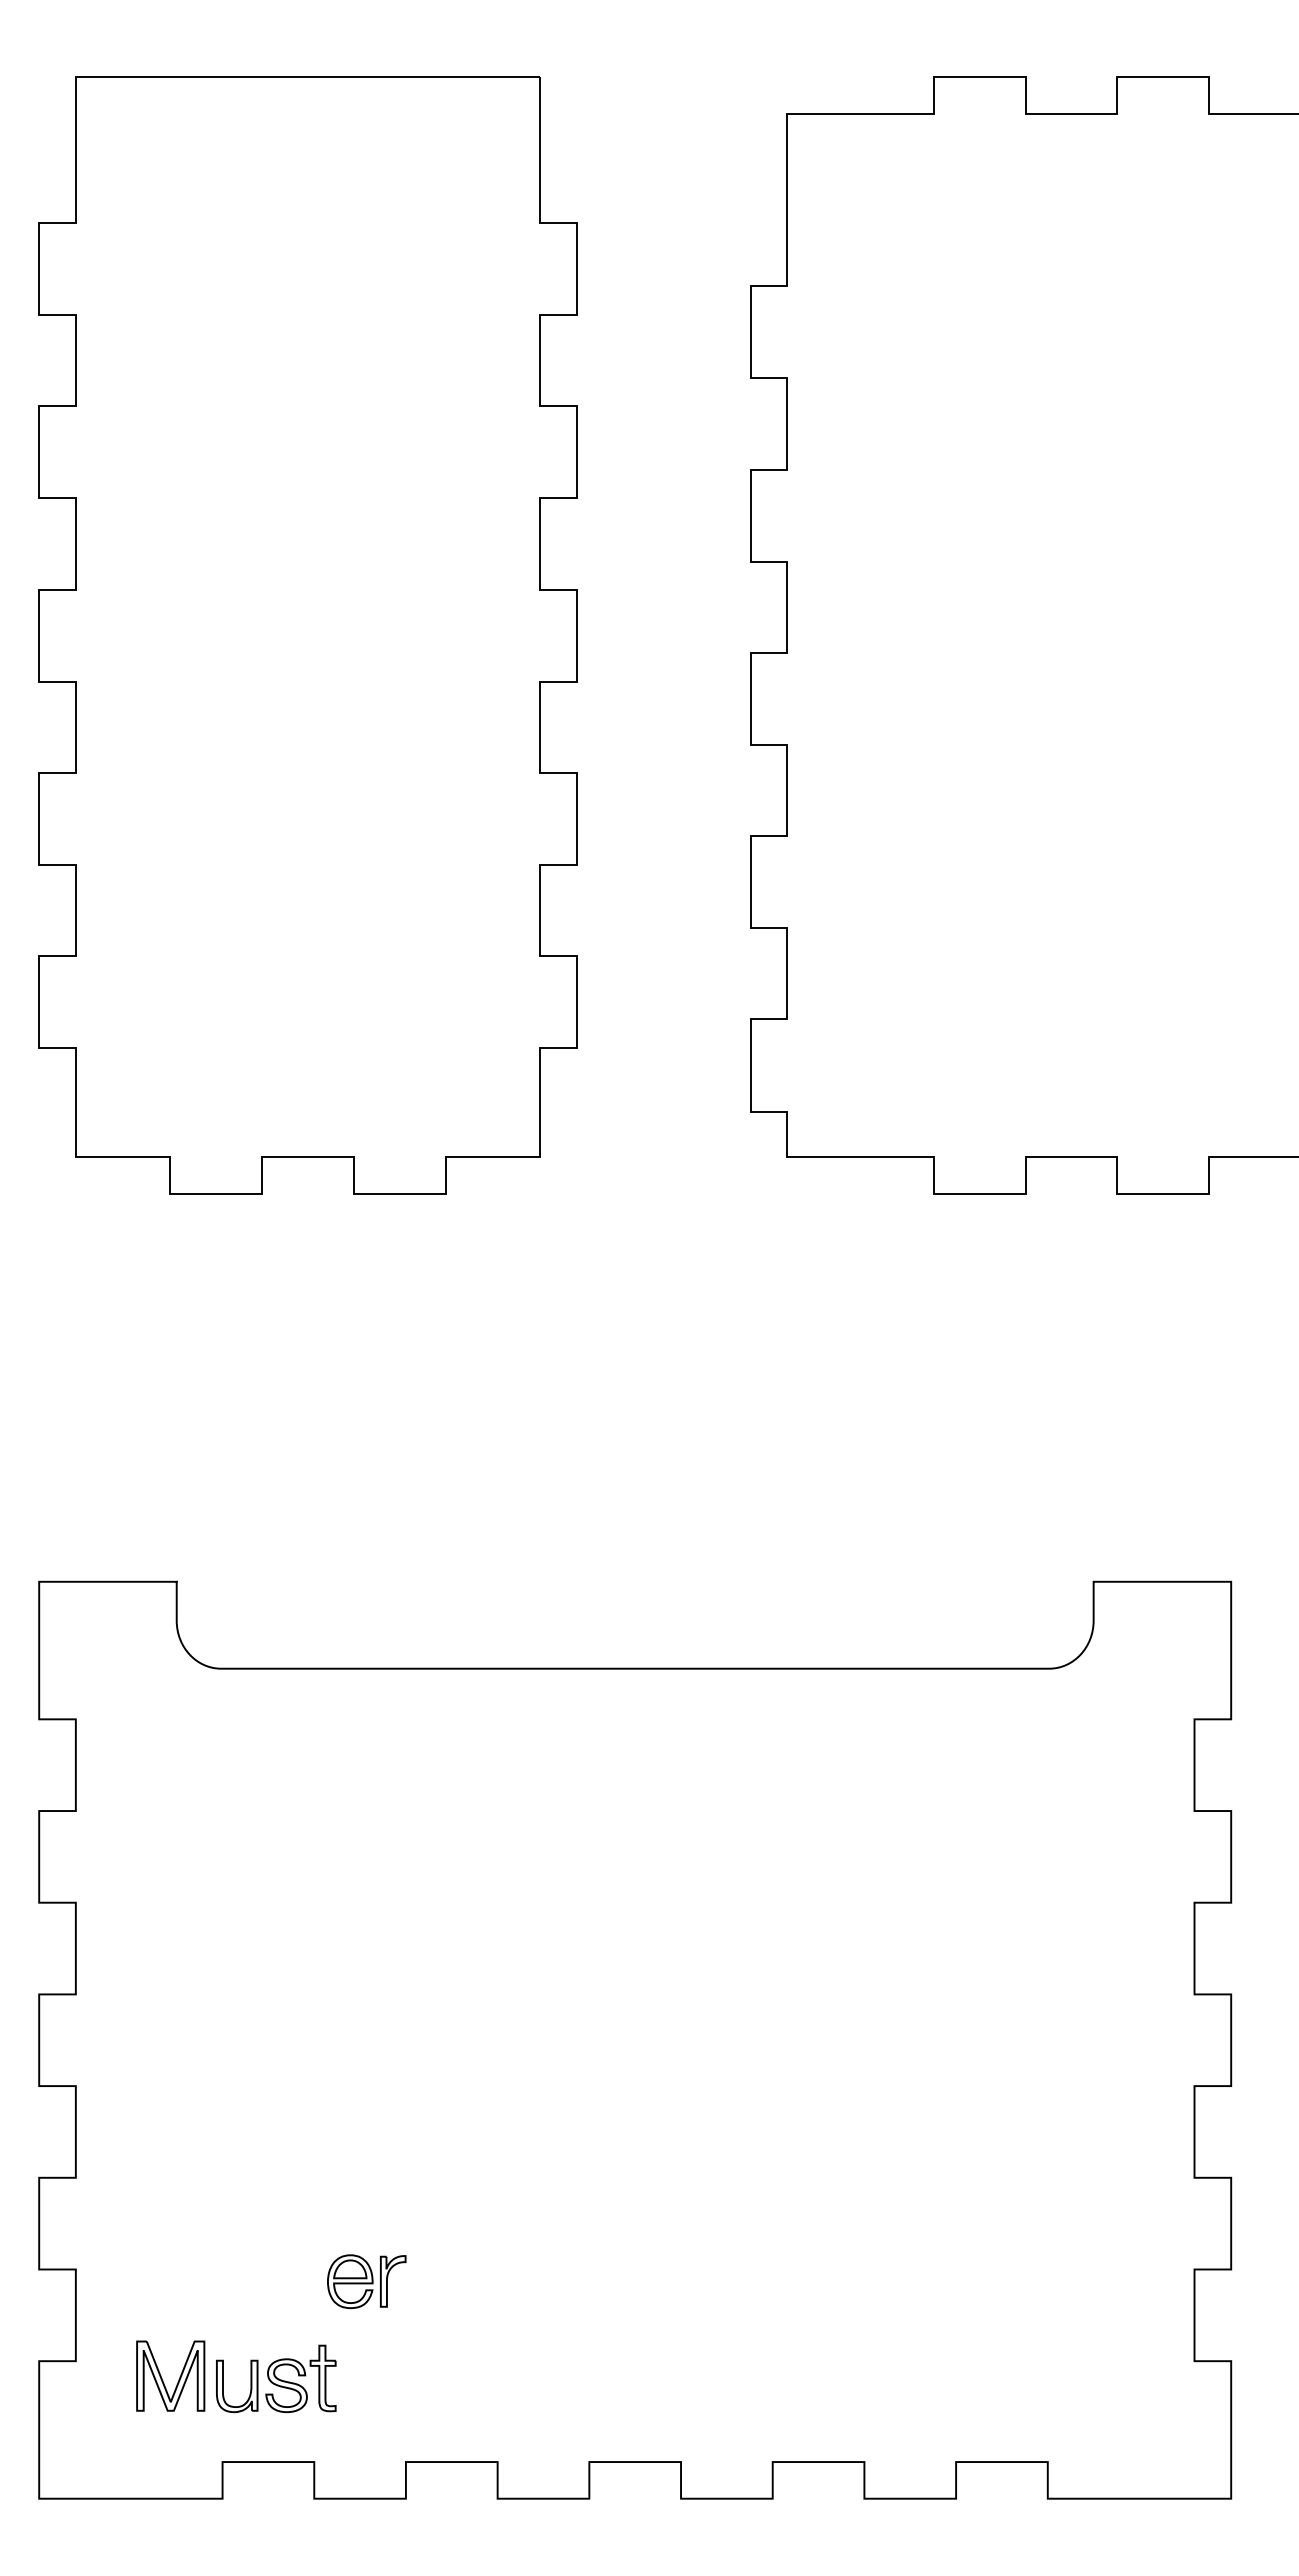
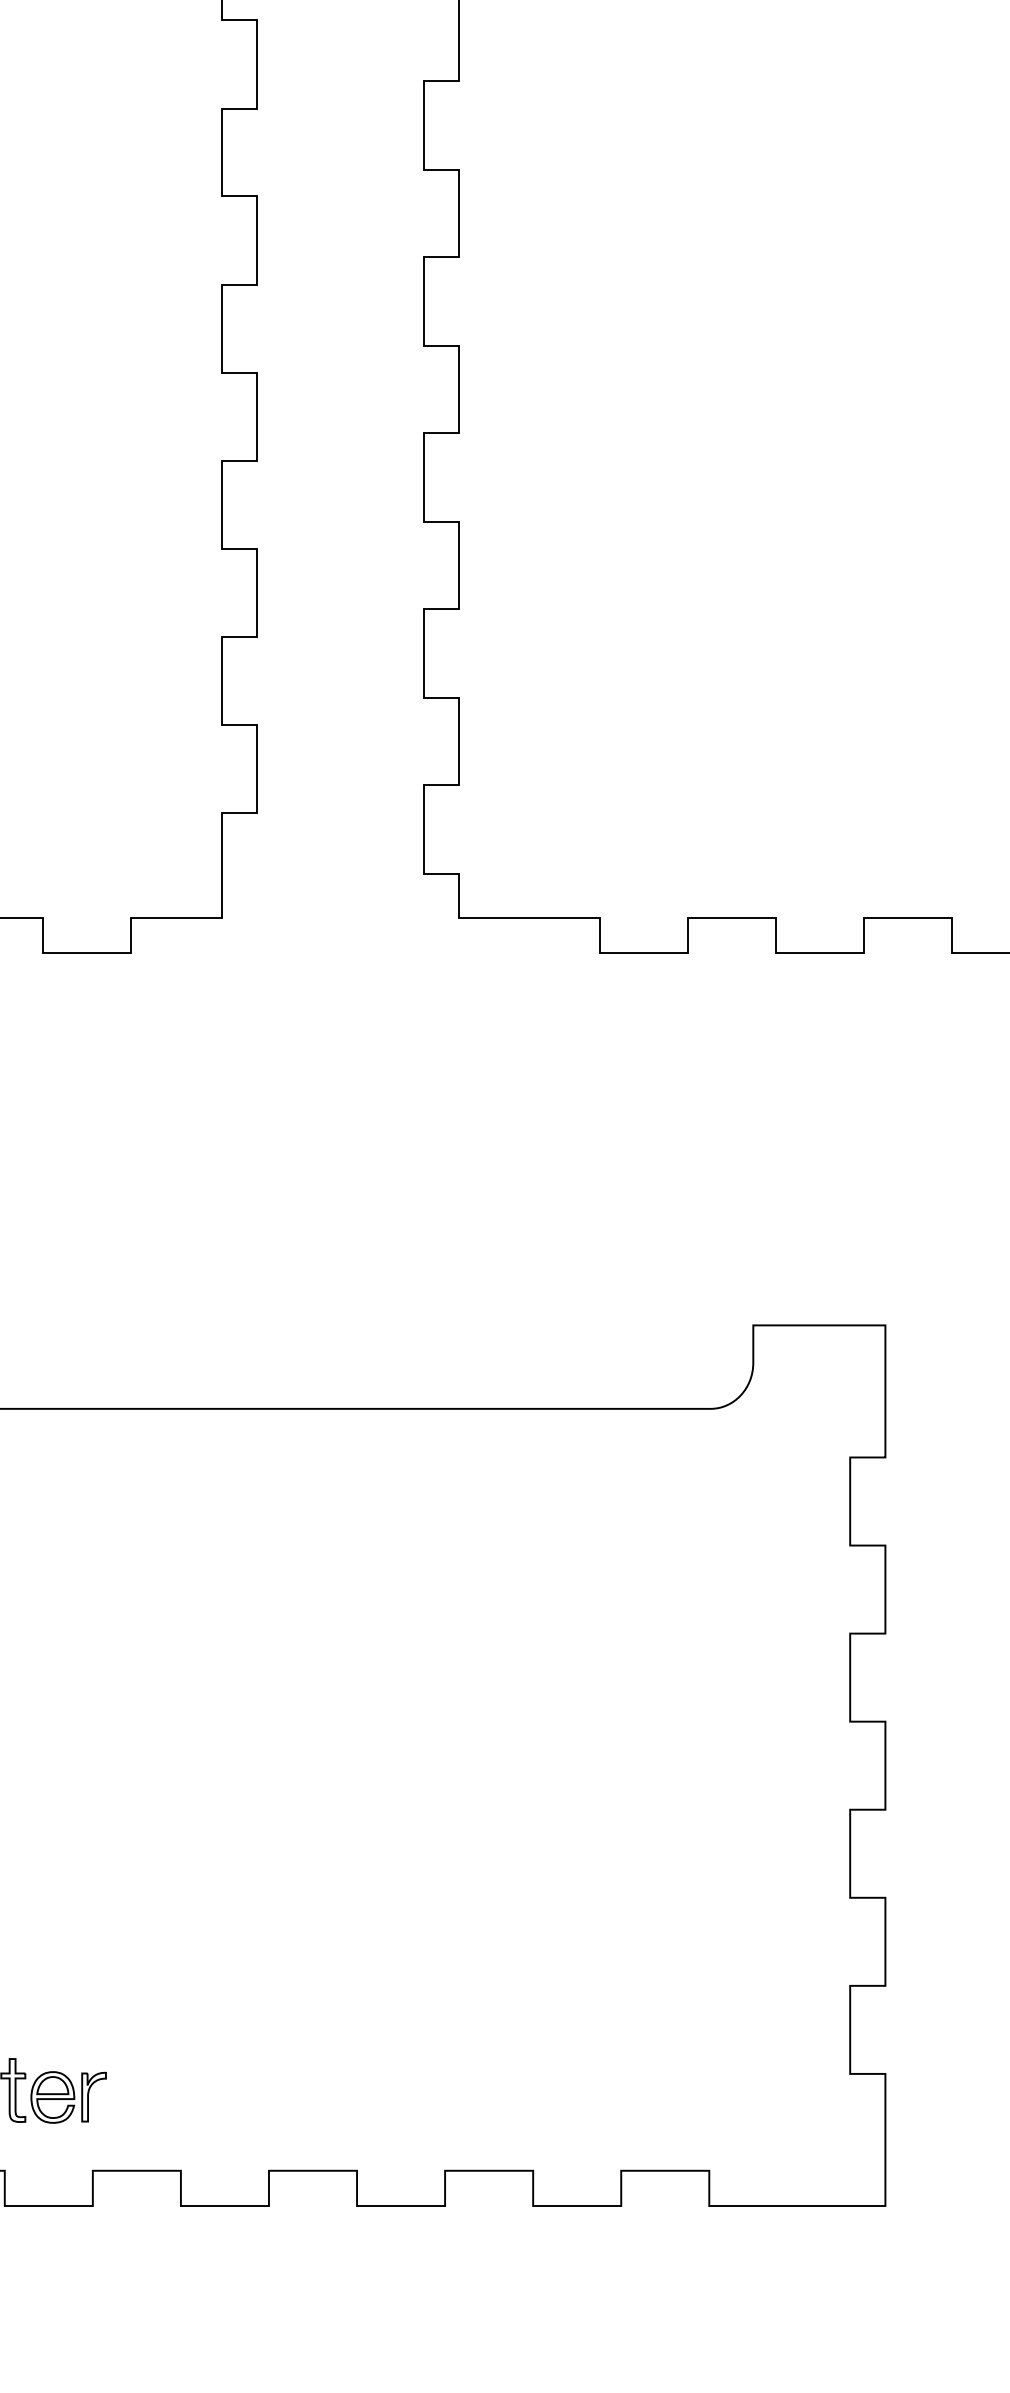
part: (366, 2281) -> (68, 2097), moved

